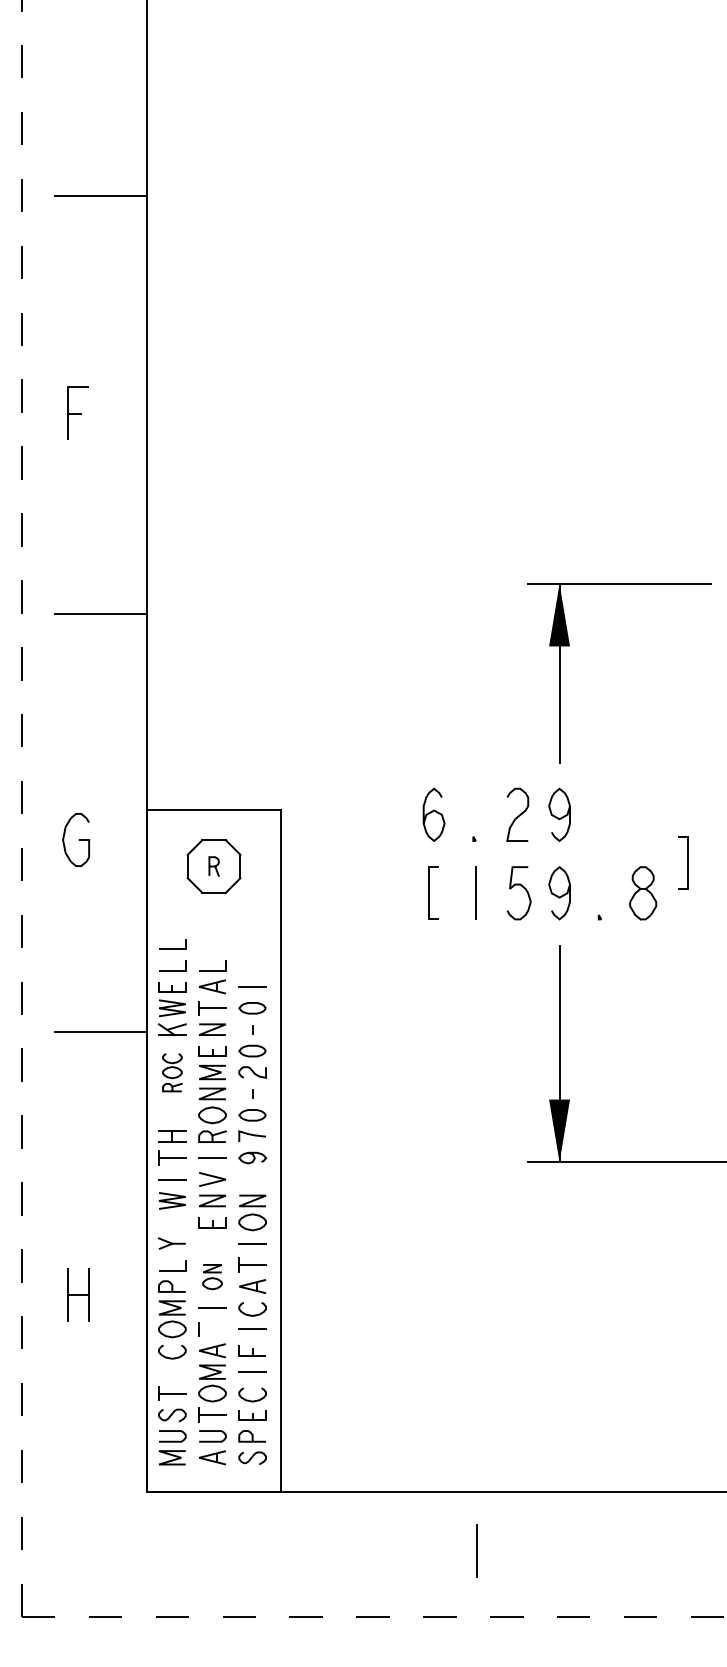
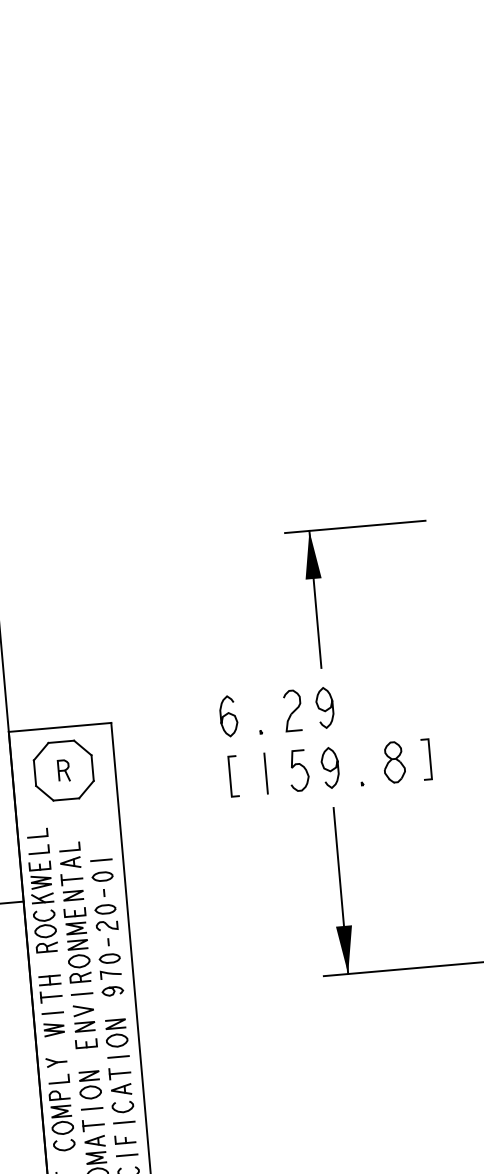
line: (687, 862) -> (429, 758), moved
part: (213, 866) -> (63, 770), size x1.43
part: (172, 1072) -> (45, 931), size x1.43
part: (212, 1276) -> (90, 1084), size x1.43
line: (212, 1329) -> (93, 1125), added

